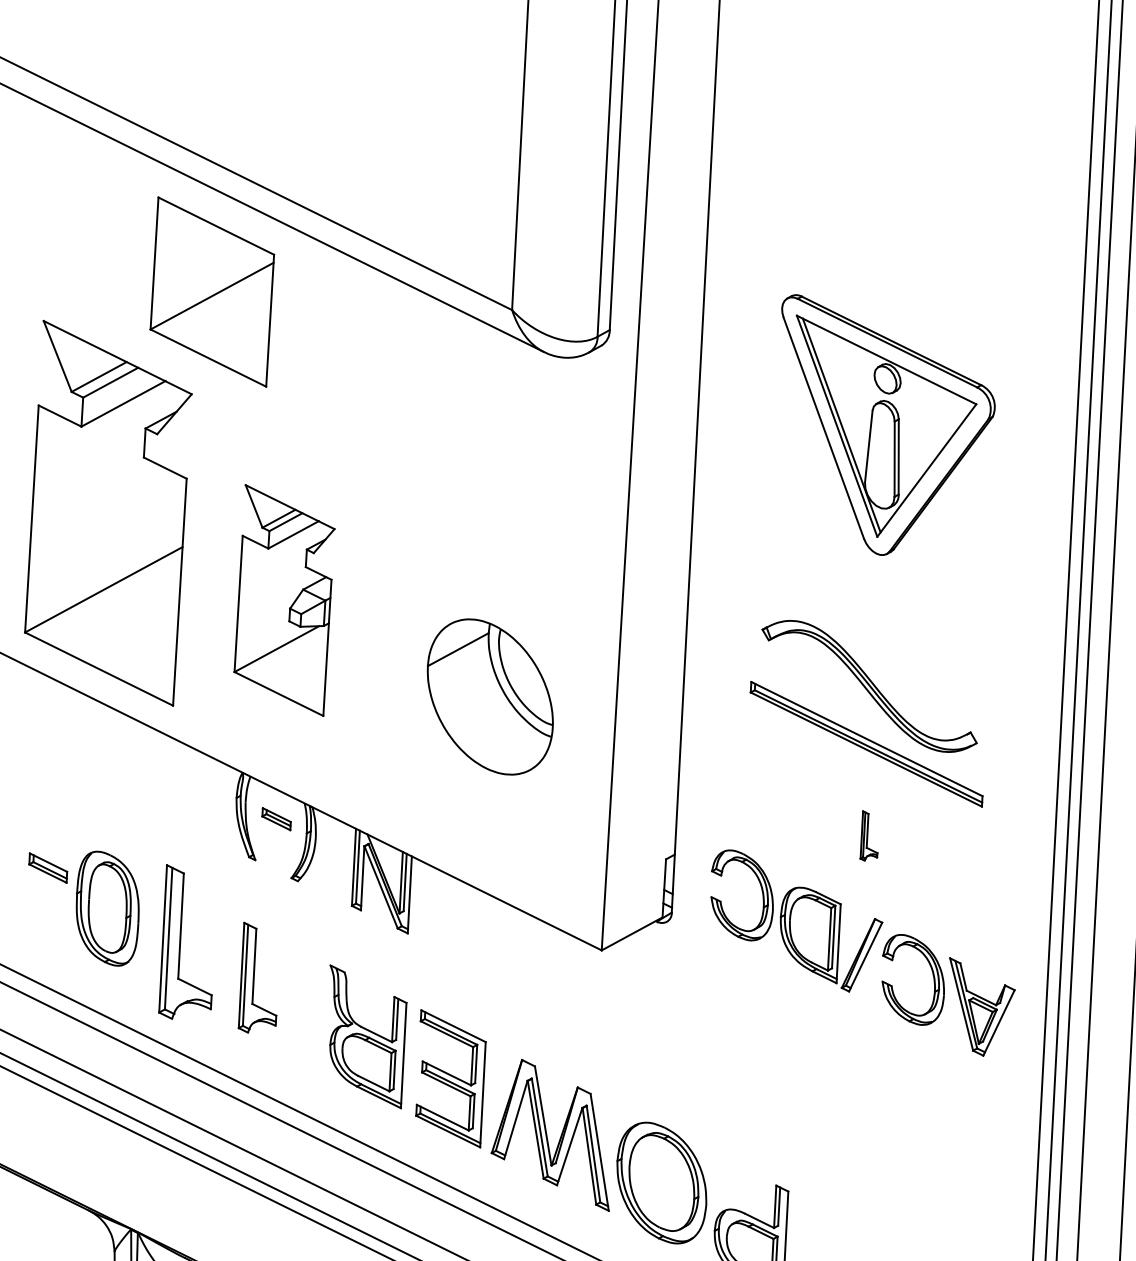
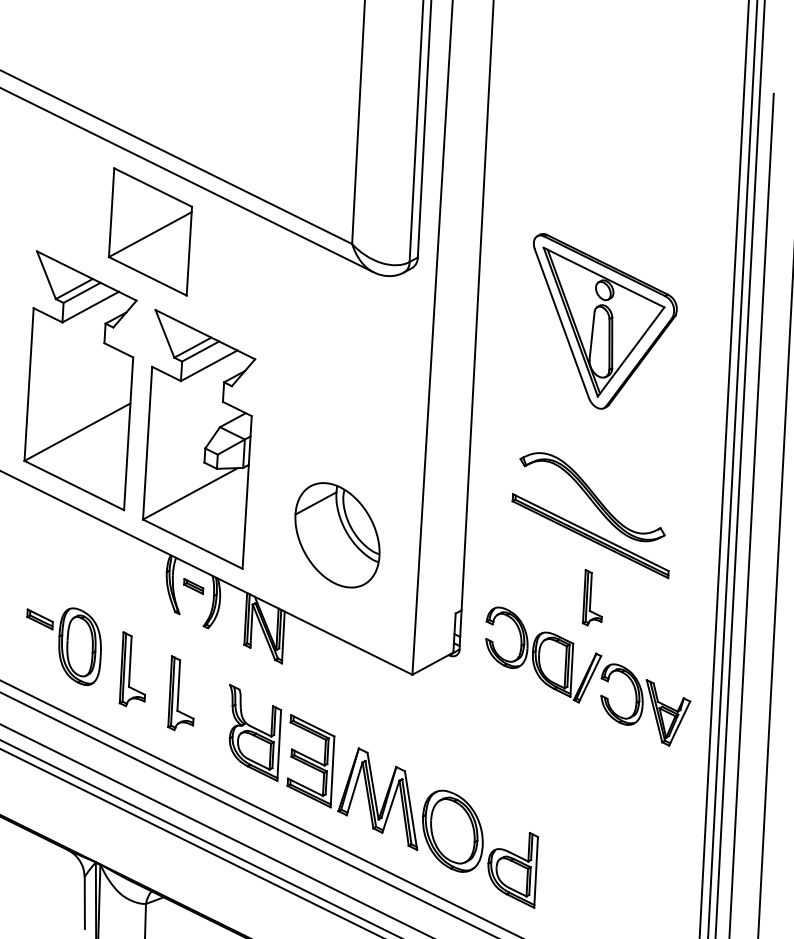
part: (283, 600) -> (198, 439), size x1.67
part: (490, 697) -> (337, 535), moved
part: (867, 835) -> (591, 597), size x1.67
part: (185, 942) -> (132, 669), size x0.71

